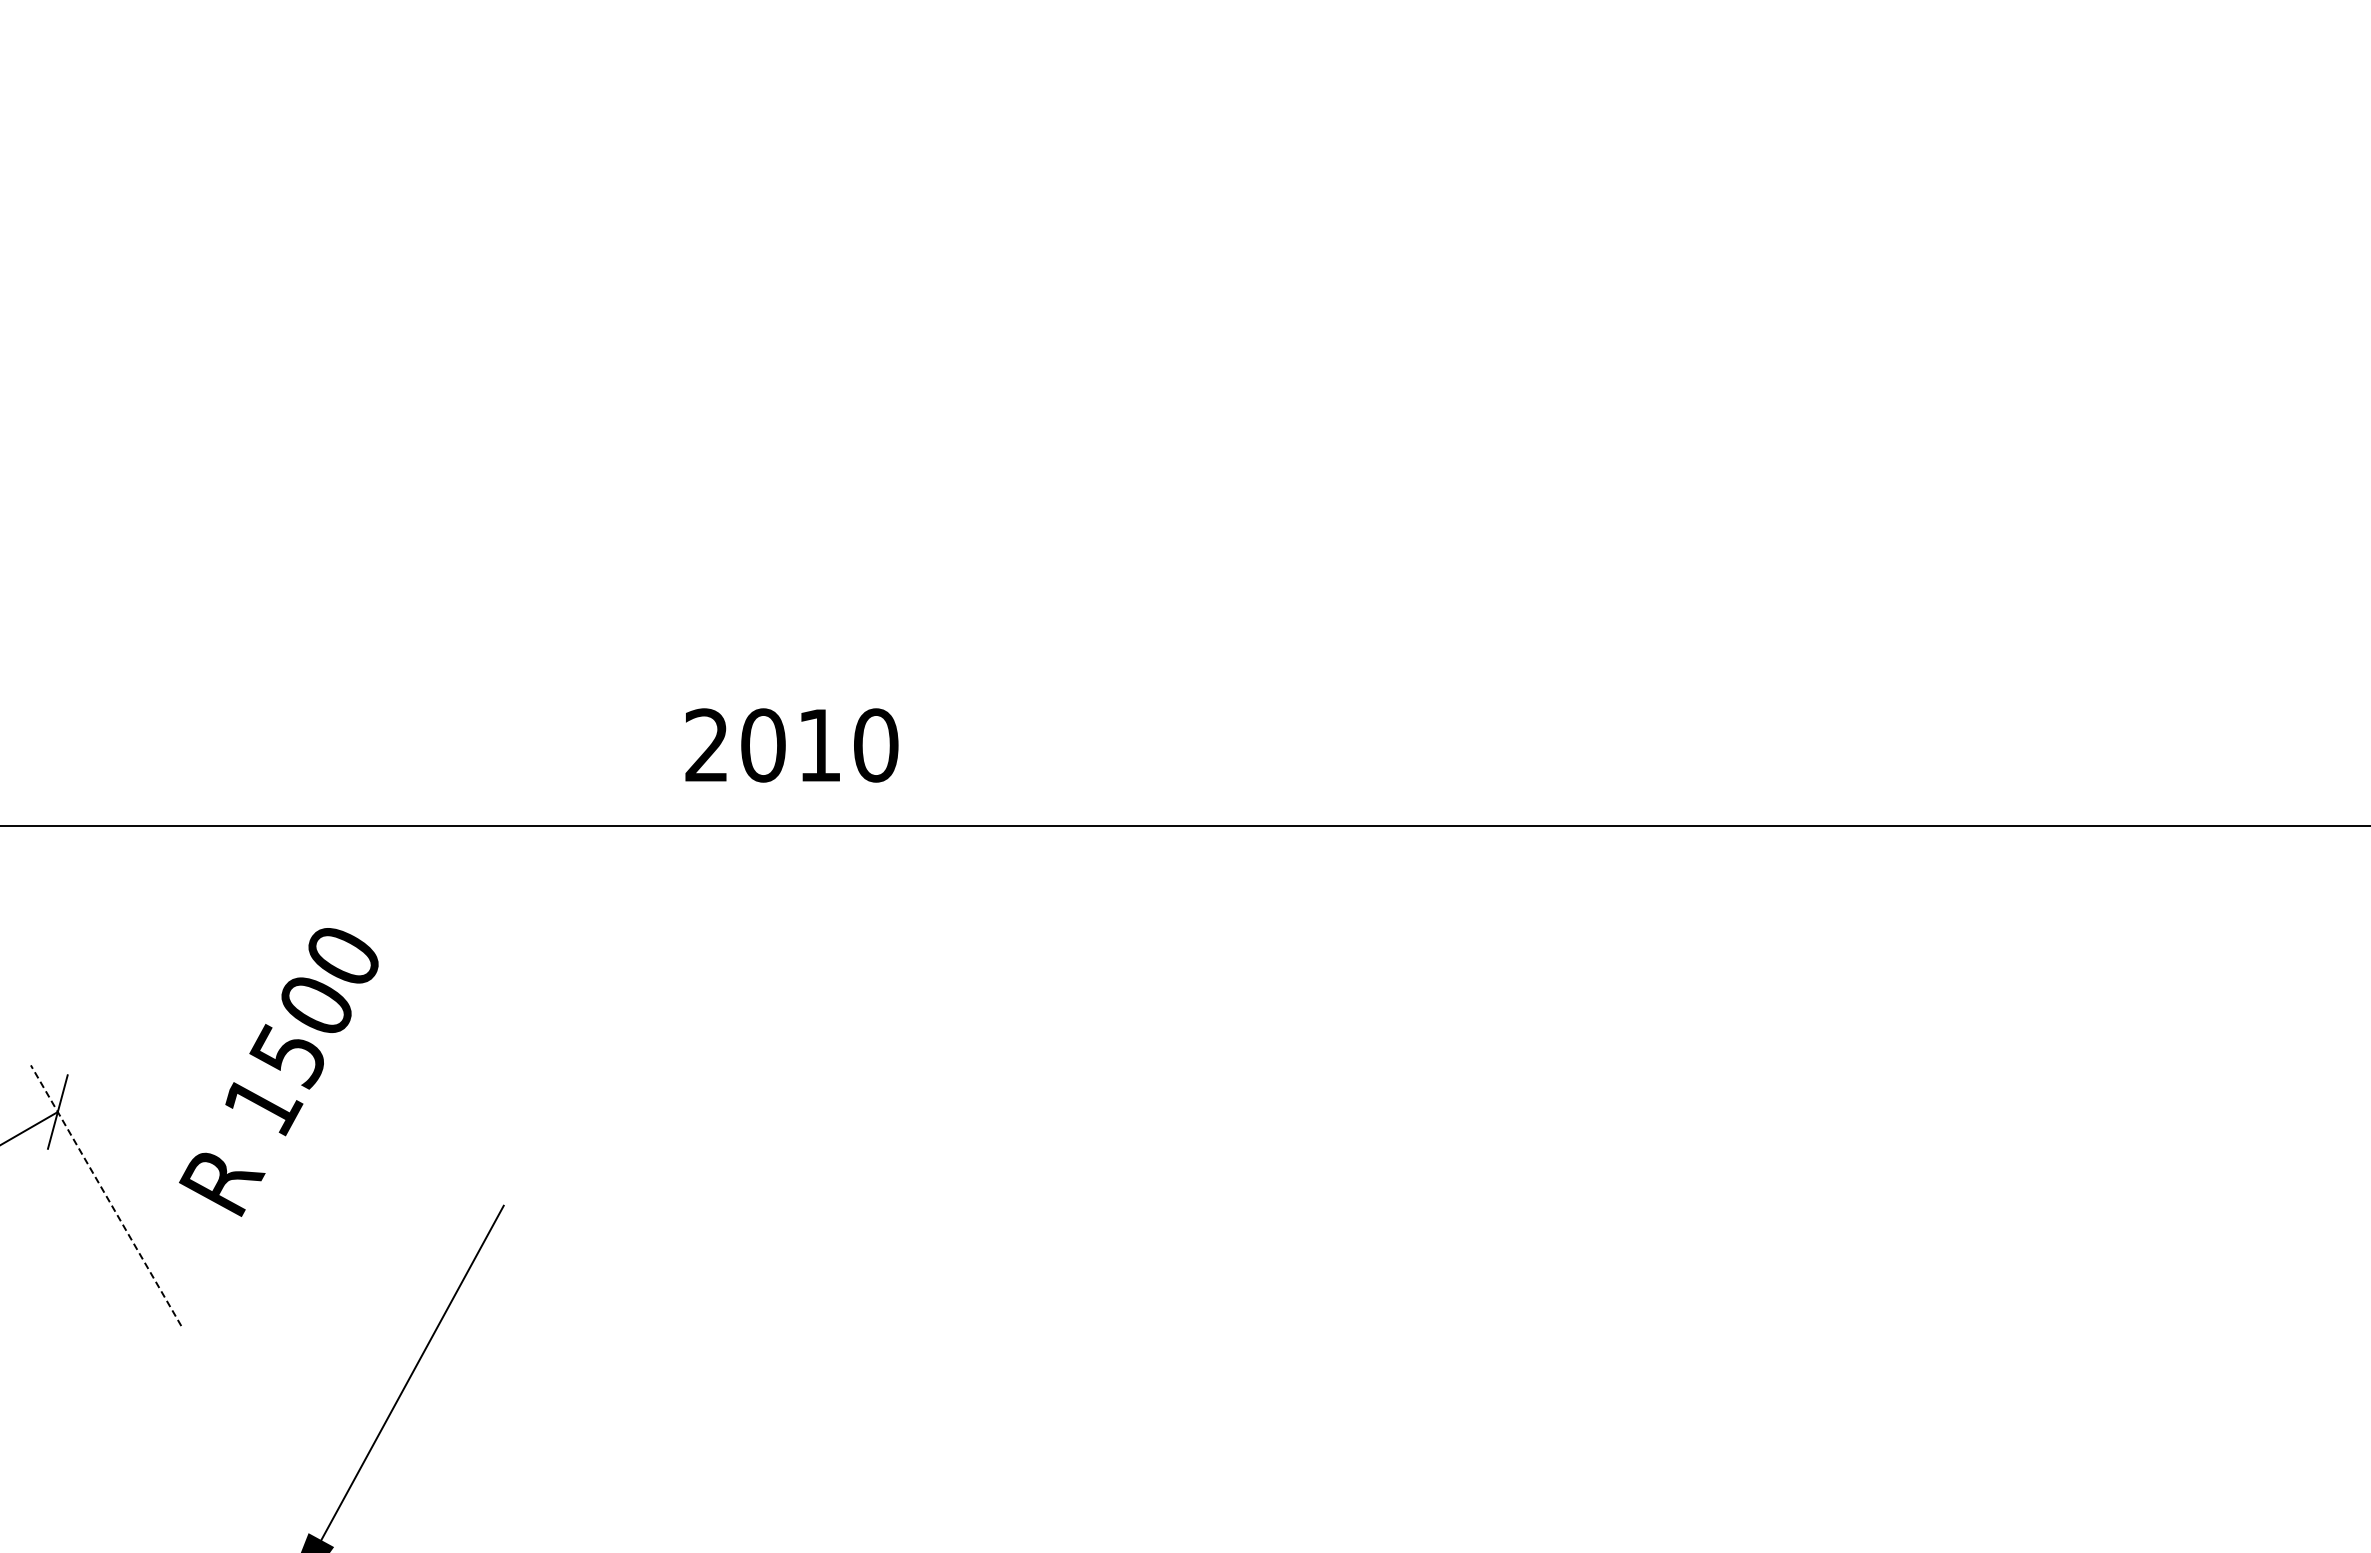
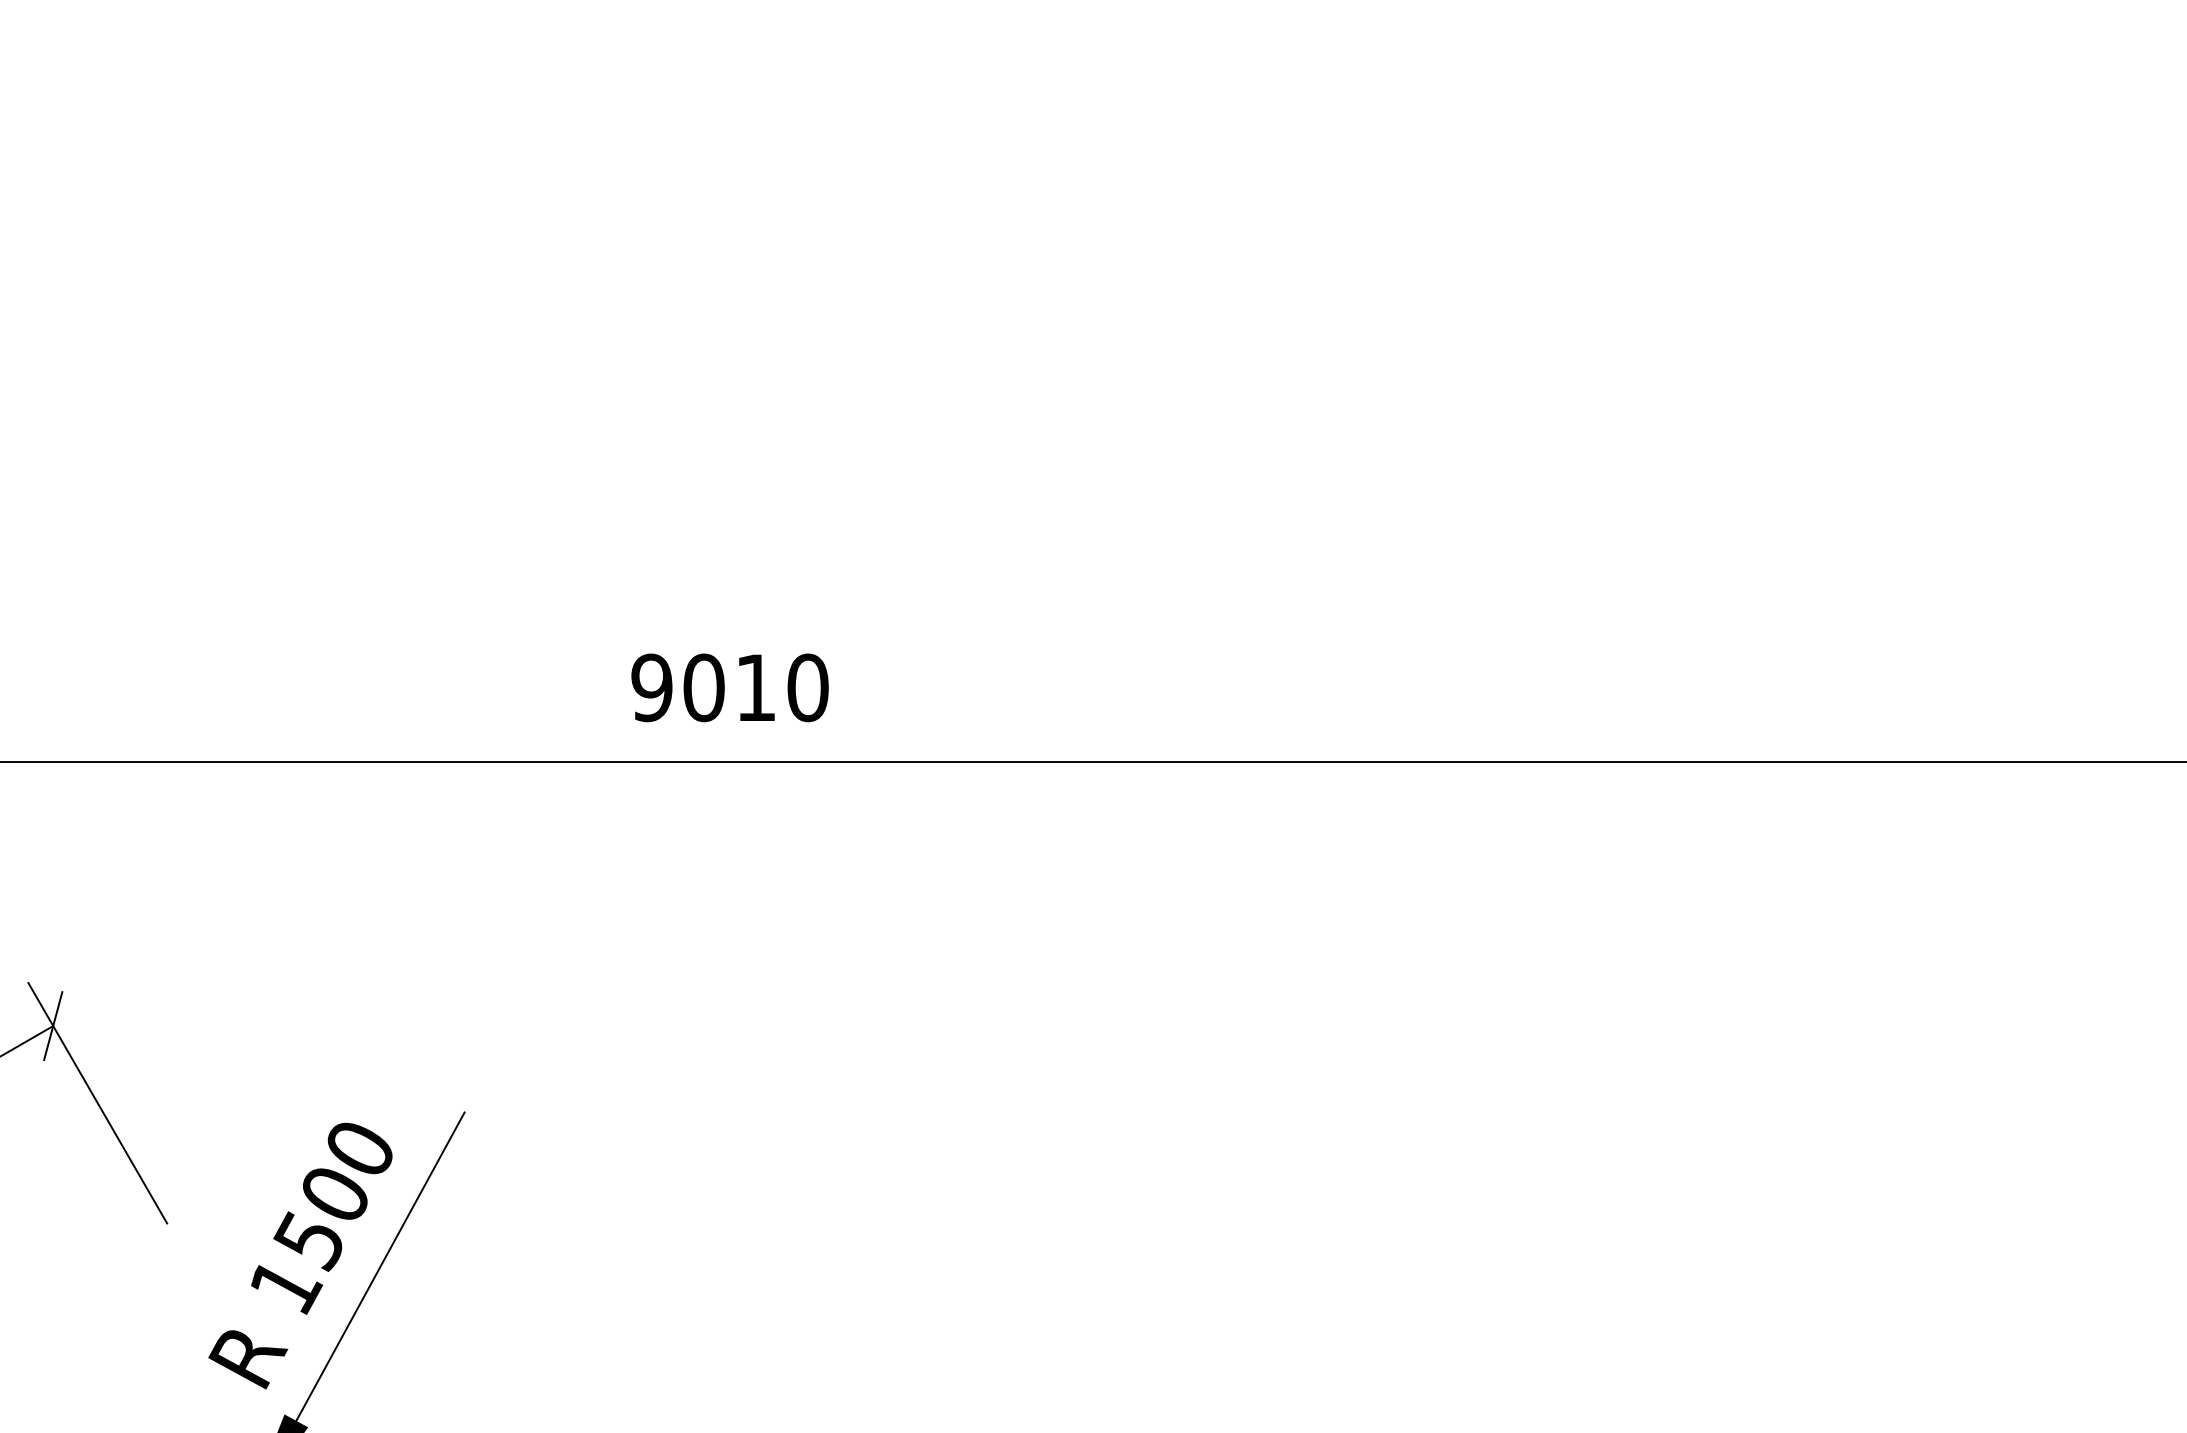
text: (706, 745) -> (651, 687), 2010 -> 9010
text: (278, 1072) -> (300, 1256), moved
line: (105, 1195) -> (97, 1103), dashed -> solid

